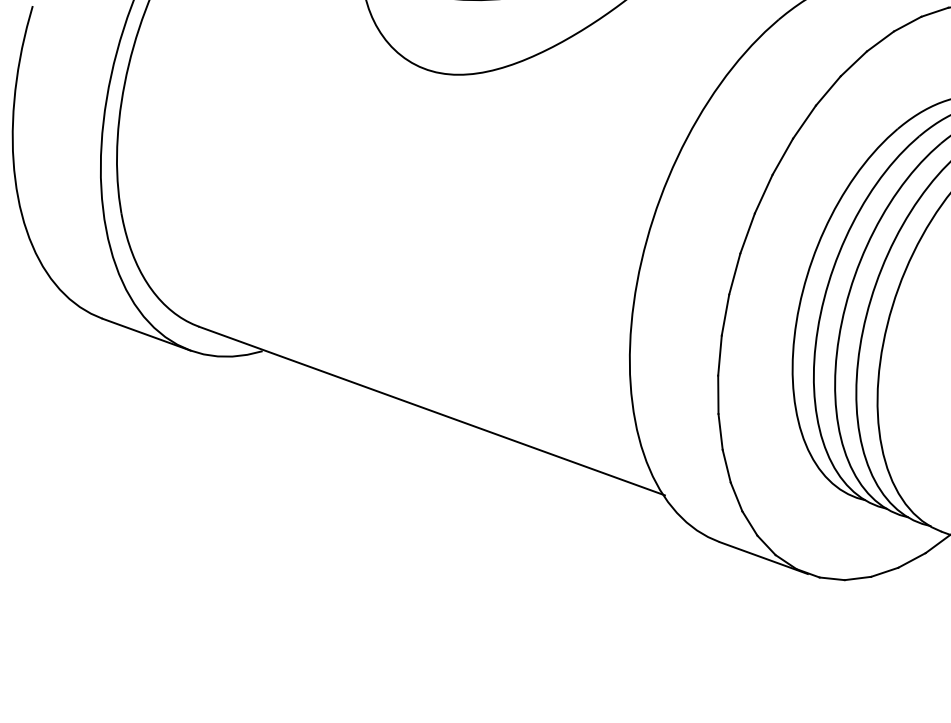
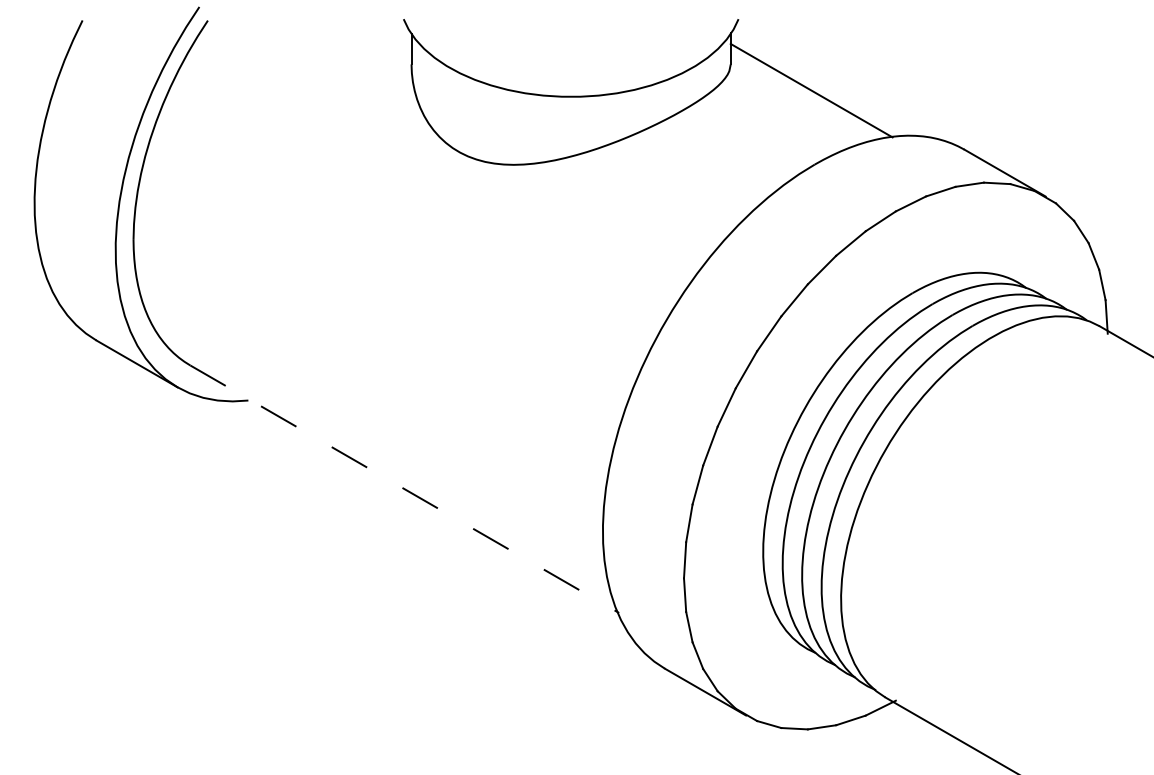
line: (431, 411) -> (404, 489), solid -> dashed

